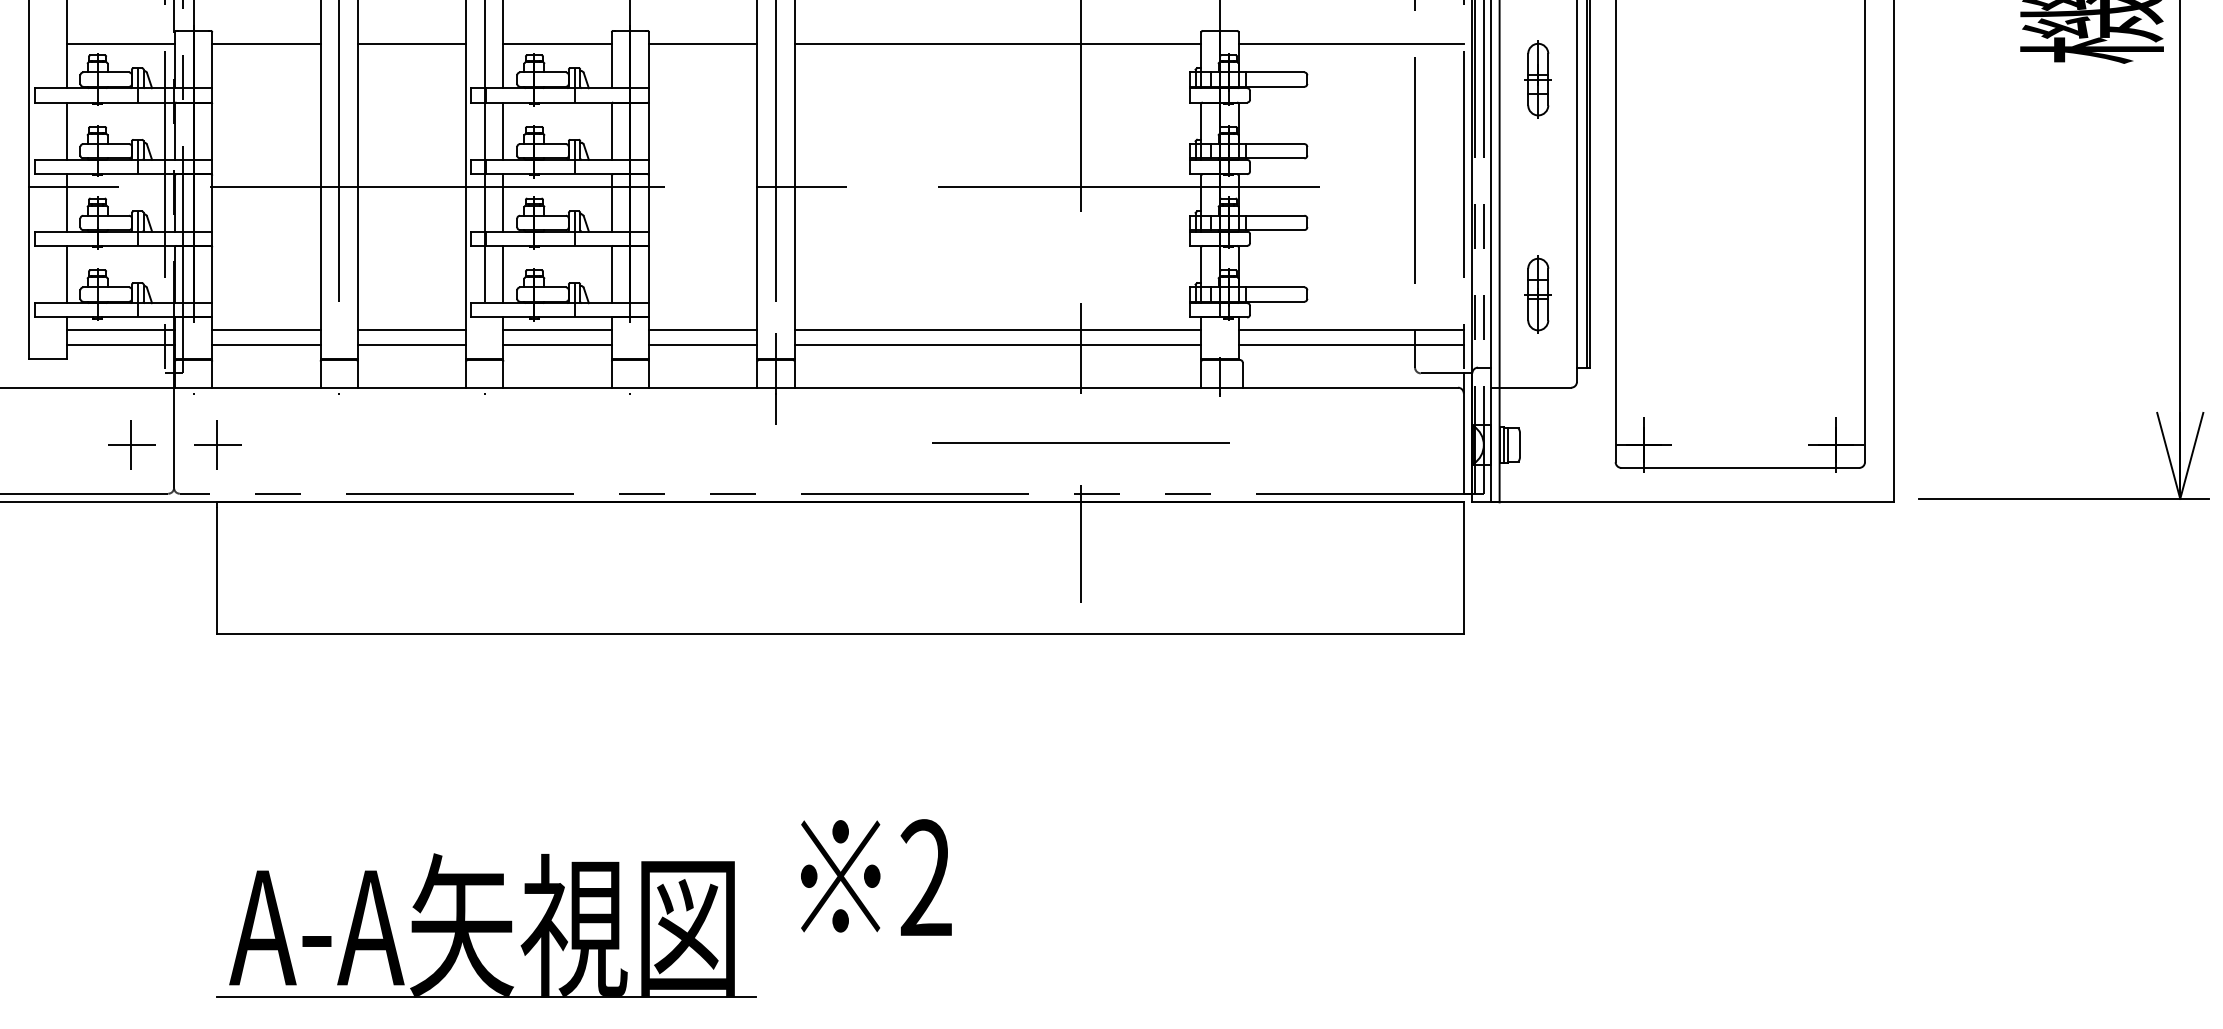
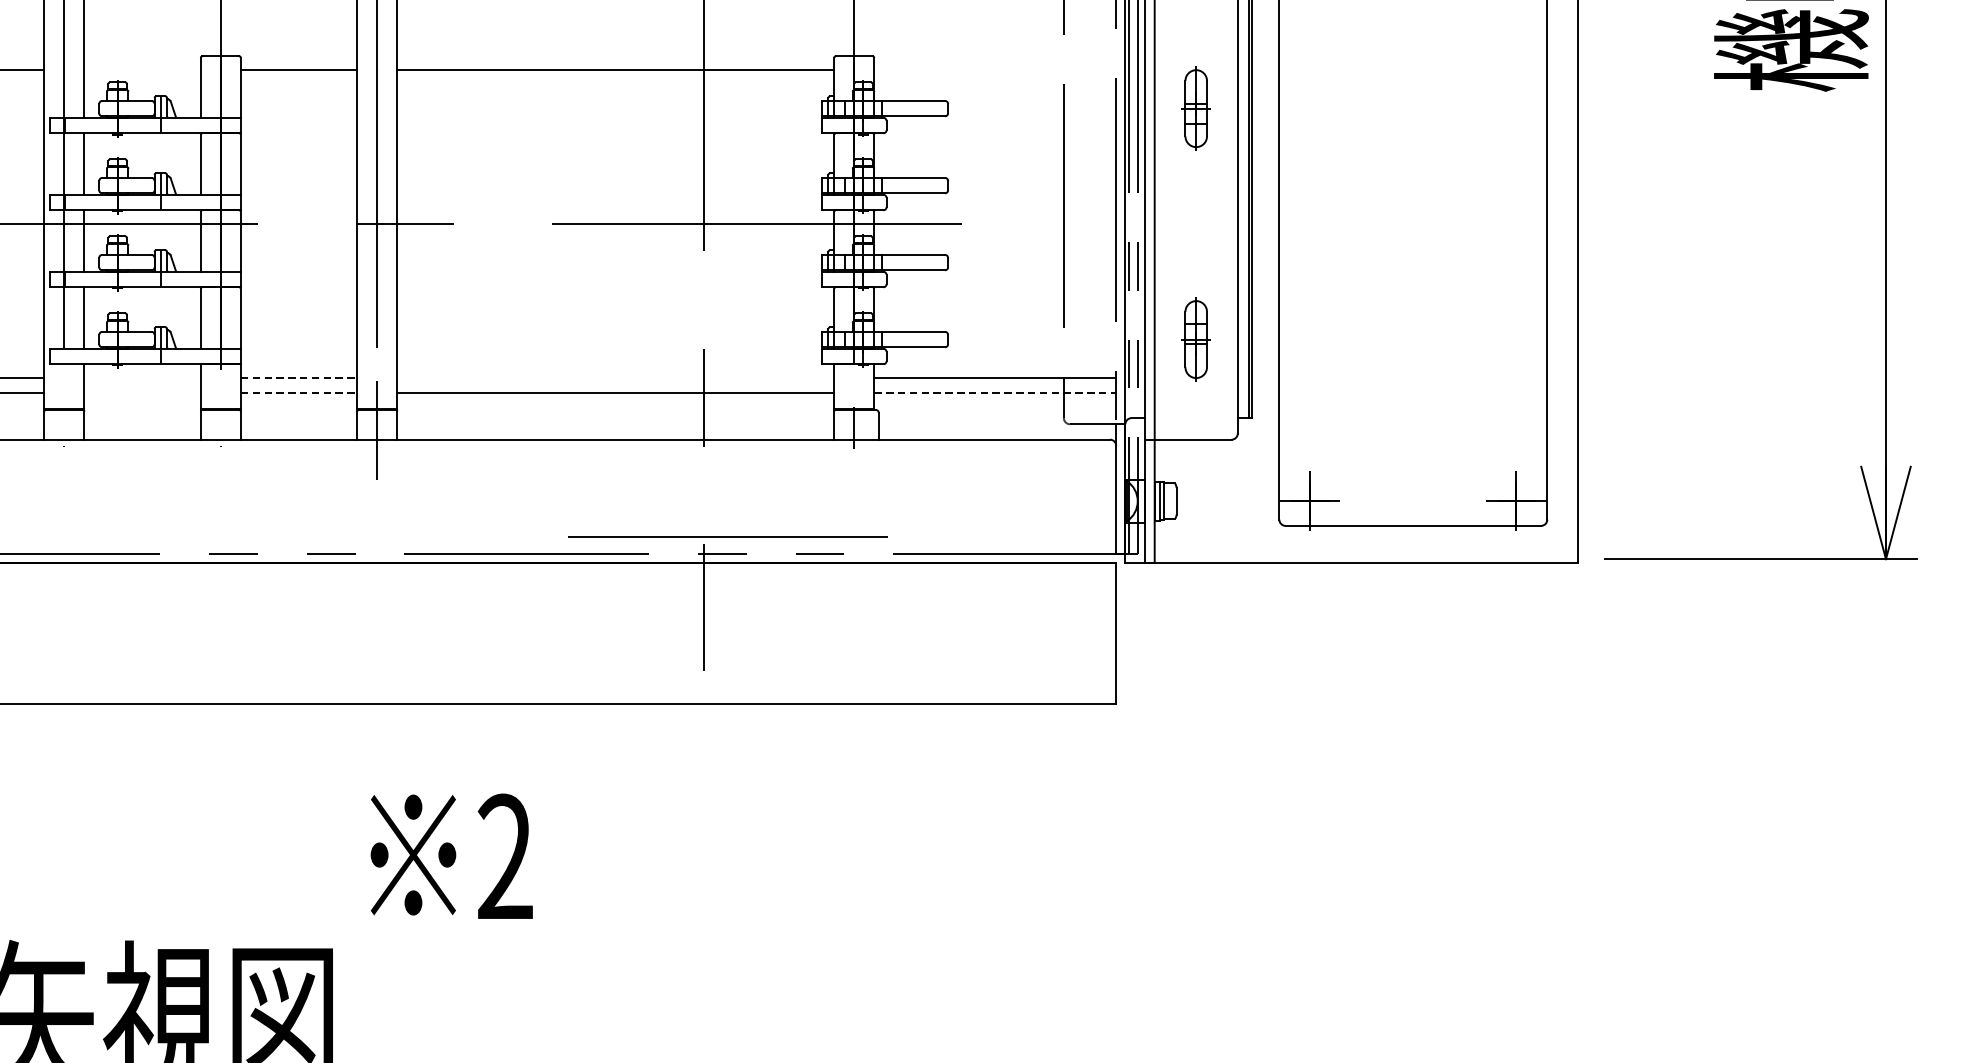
line: (557, 43) -> (142, 69), removed
line: (1350, 43) -> (994, 69), removed
line: (557, 330) -> (142, 378), removed
line: (703, 330) -> (299, 378), solid -> dashed
line: (997, 330) -> (615, 378), removed
line: (557, 344) -> (142, 393), removed
line: (703, 344) -> (299, 393), solid -> dashed
line: (1351, 344) -> (995, 393), solid -> dashed
line: (1080, 442) -> (728, 536), moved
text: (876, 877) -> (451, 856), moved

